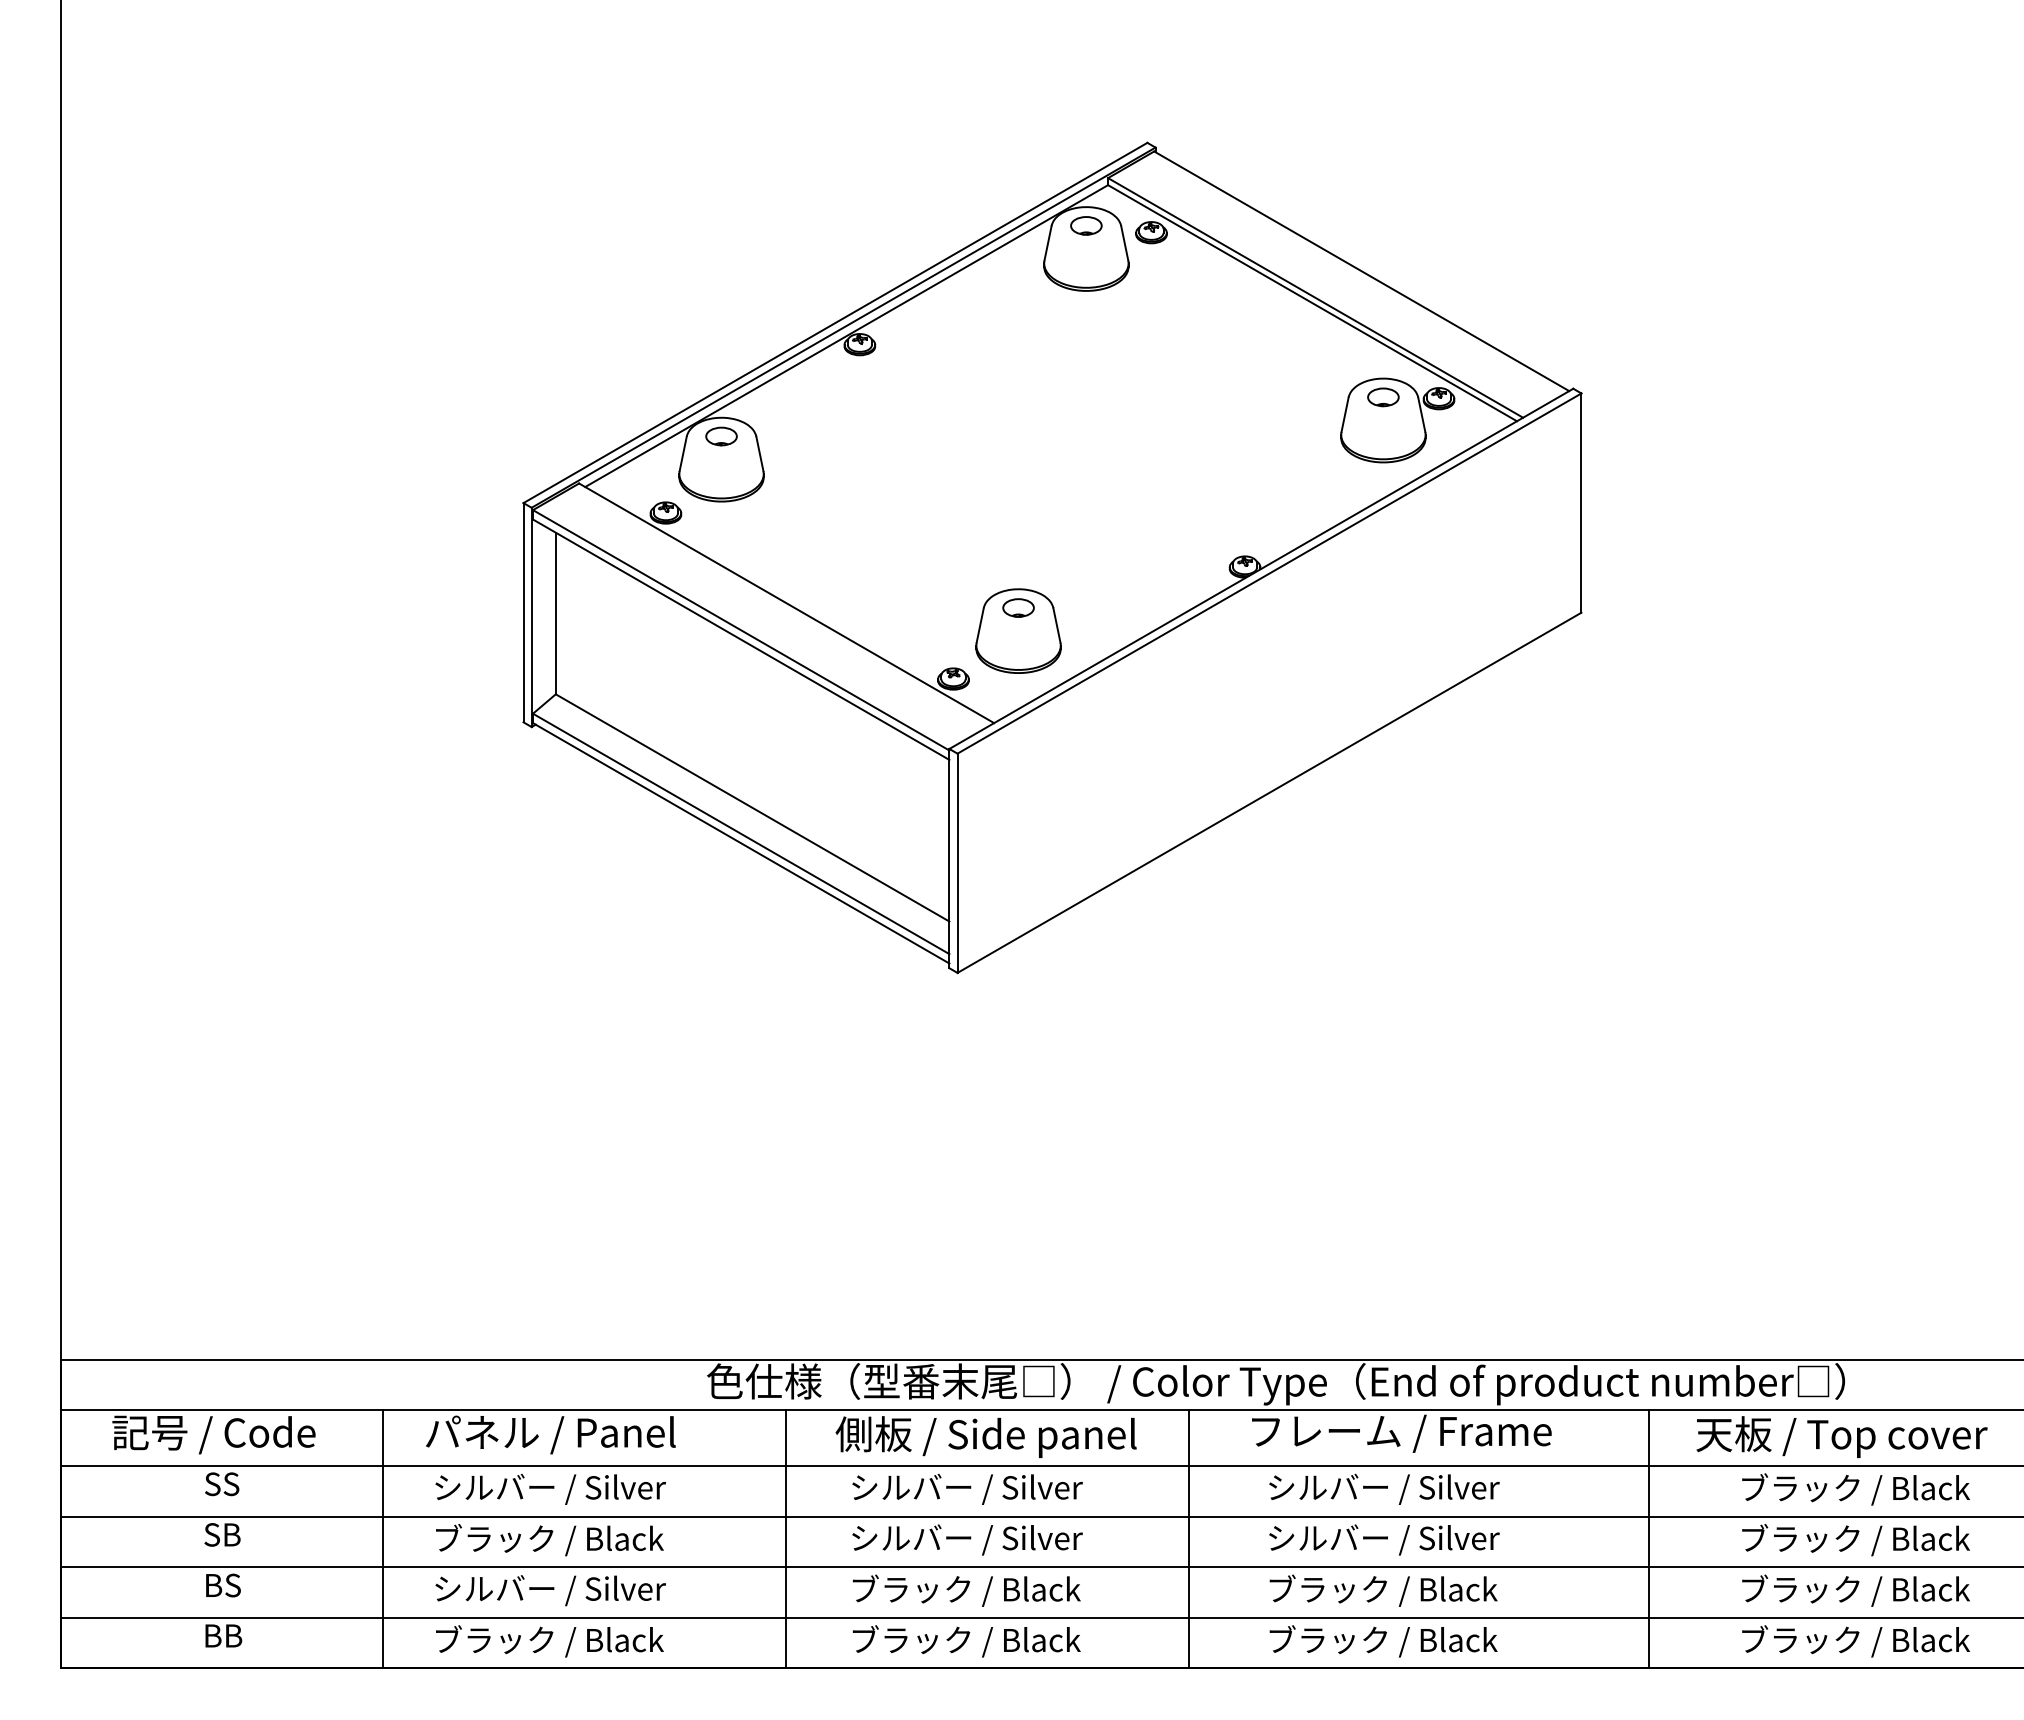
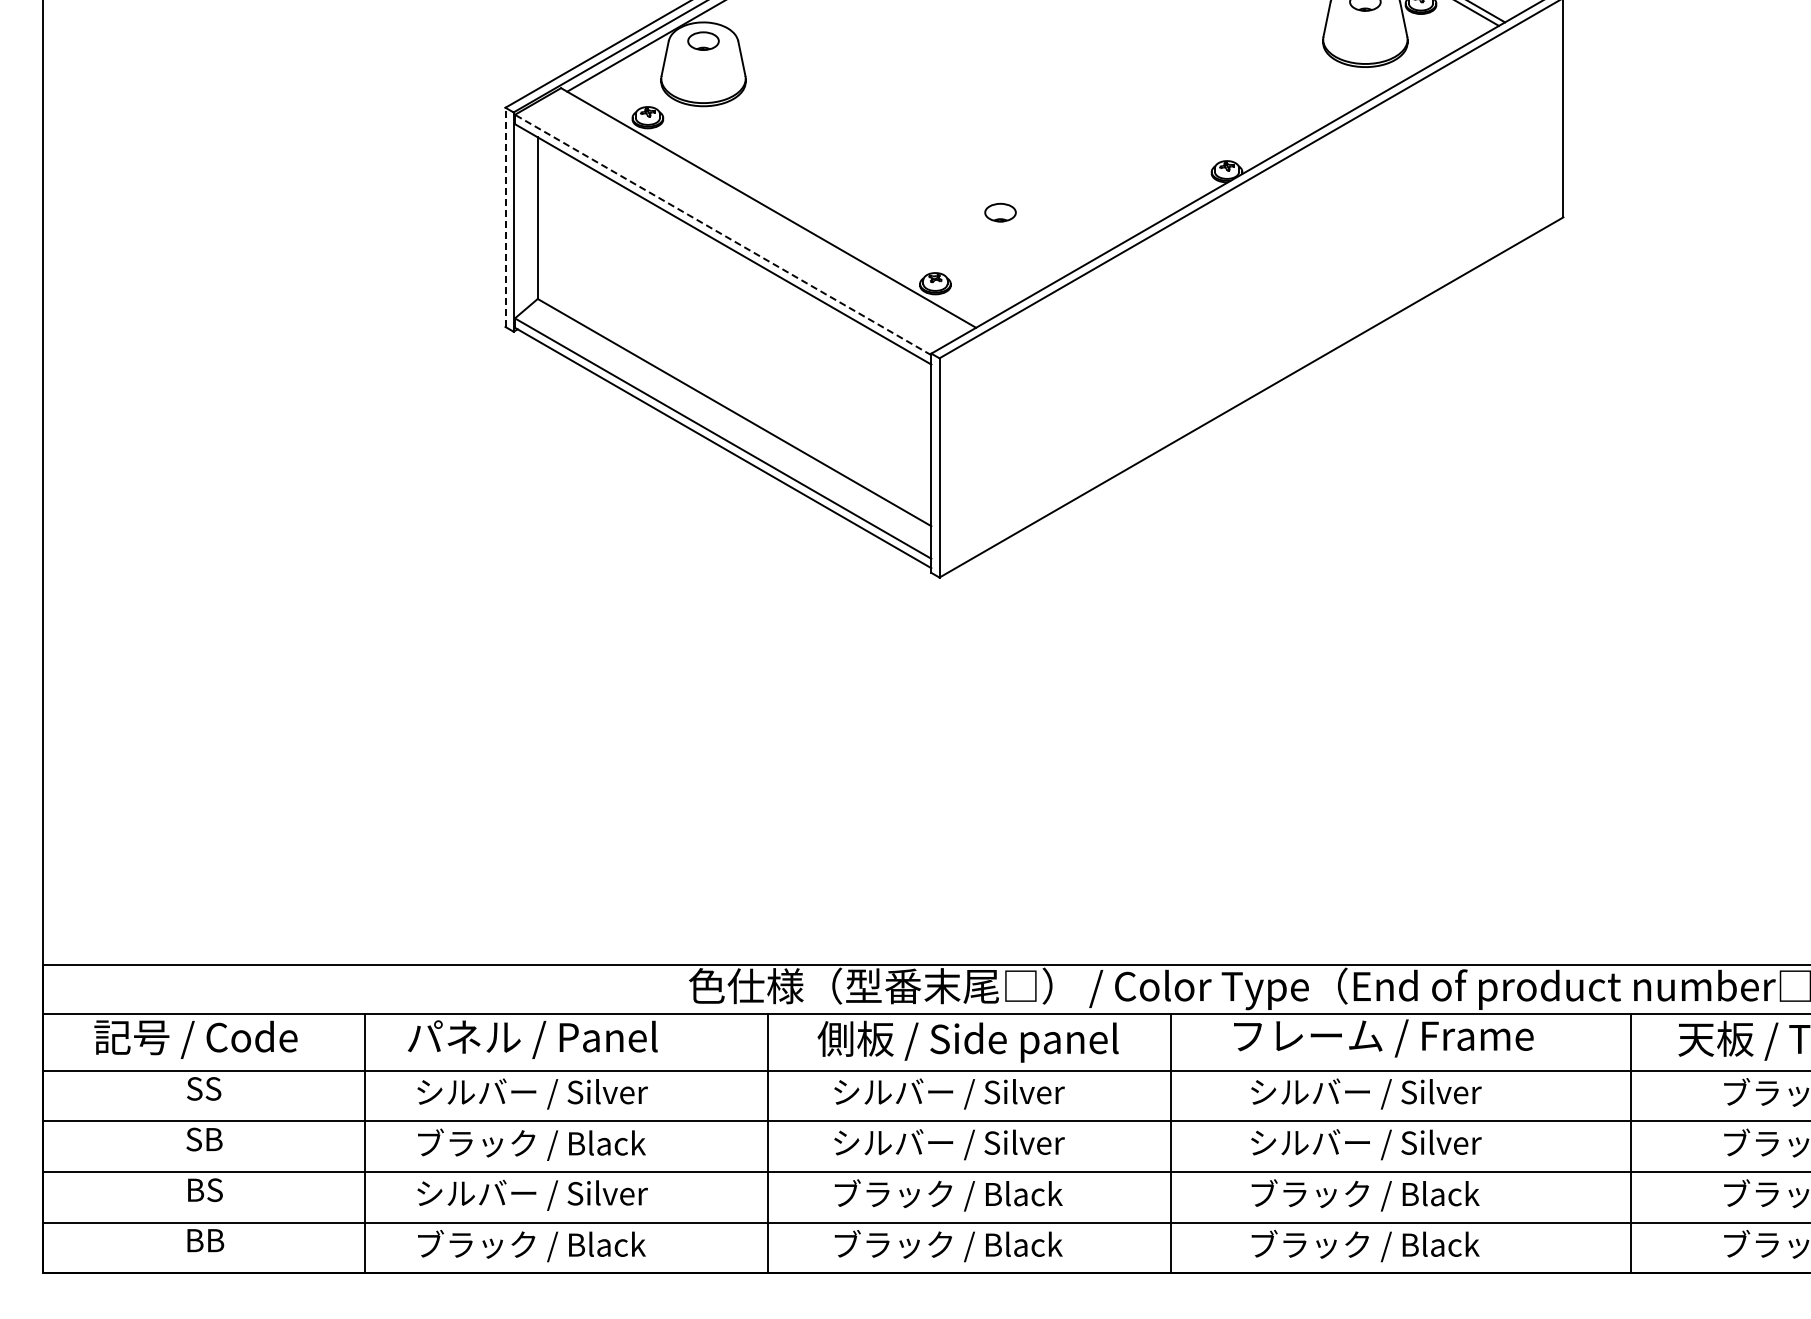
line: (523, 612) -> (505, 217), solid -> dashed
line: (740, 630) -> (722, 235), solid -> dashed
part: (1018, 630) -> (1000, 235), removed

